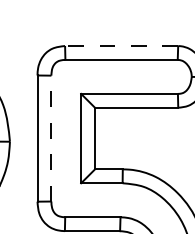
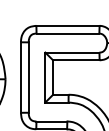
line: (120, 45) -> (67, 25), dashed -> solid
line: (50, 138) -> (28, 77), dashed -> solid

